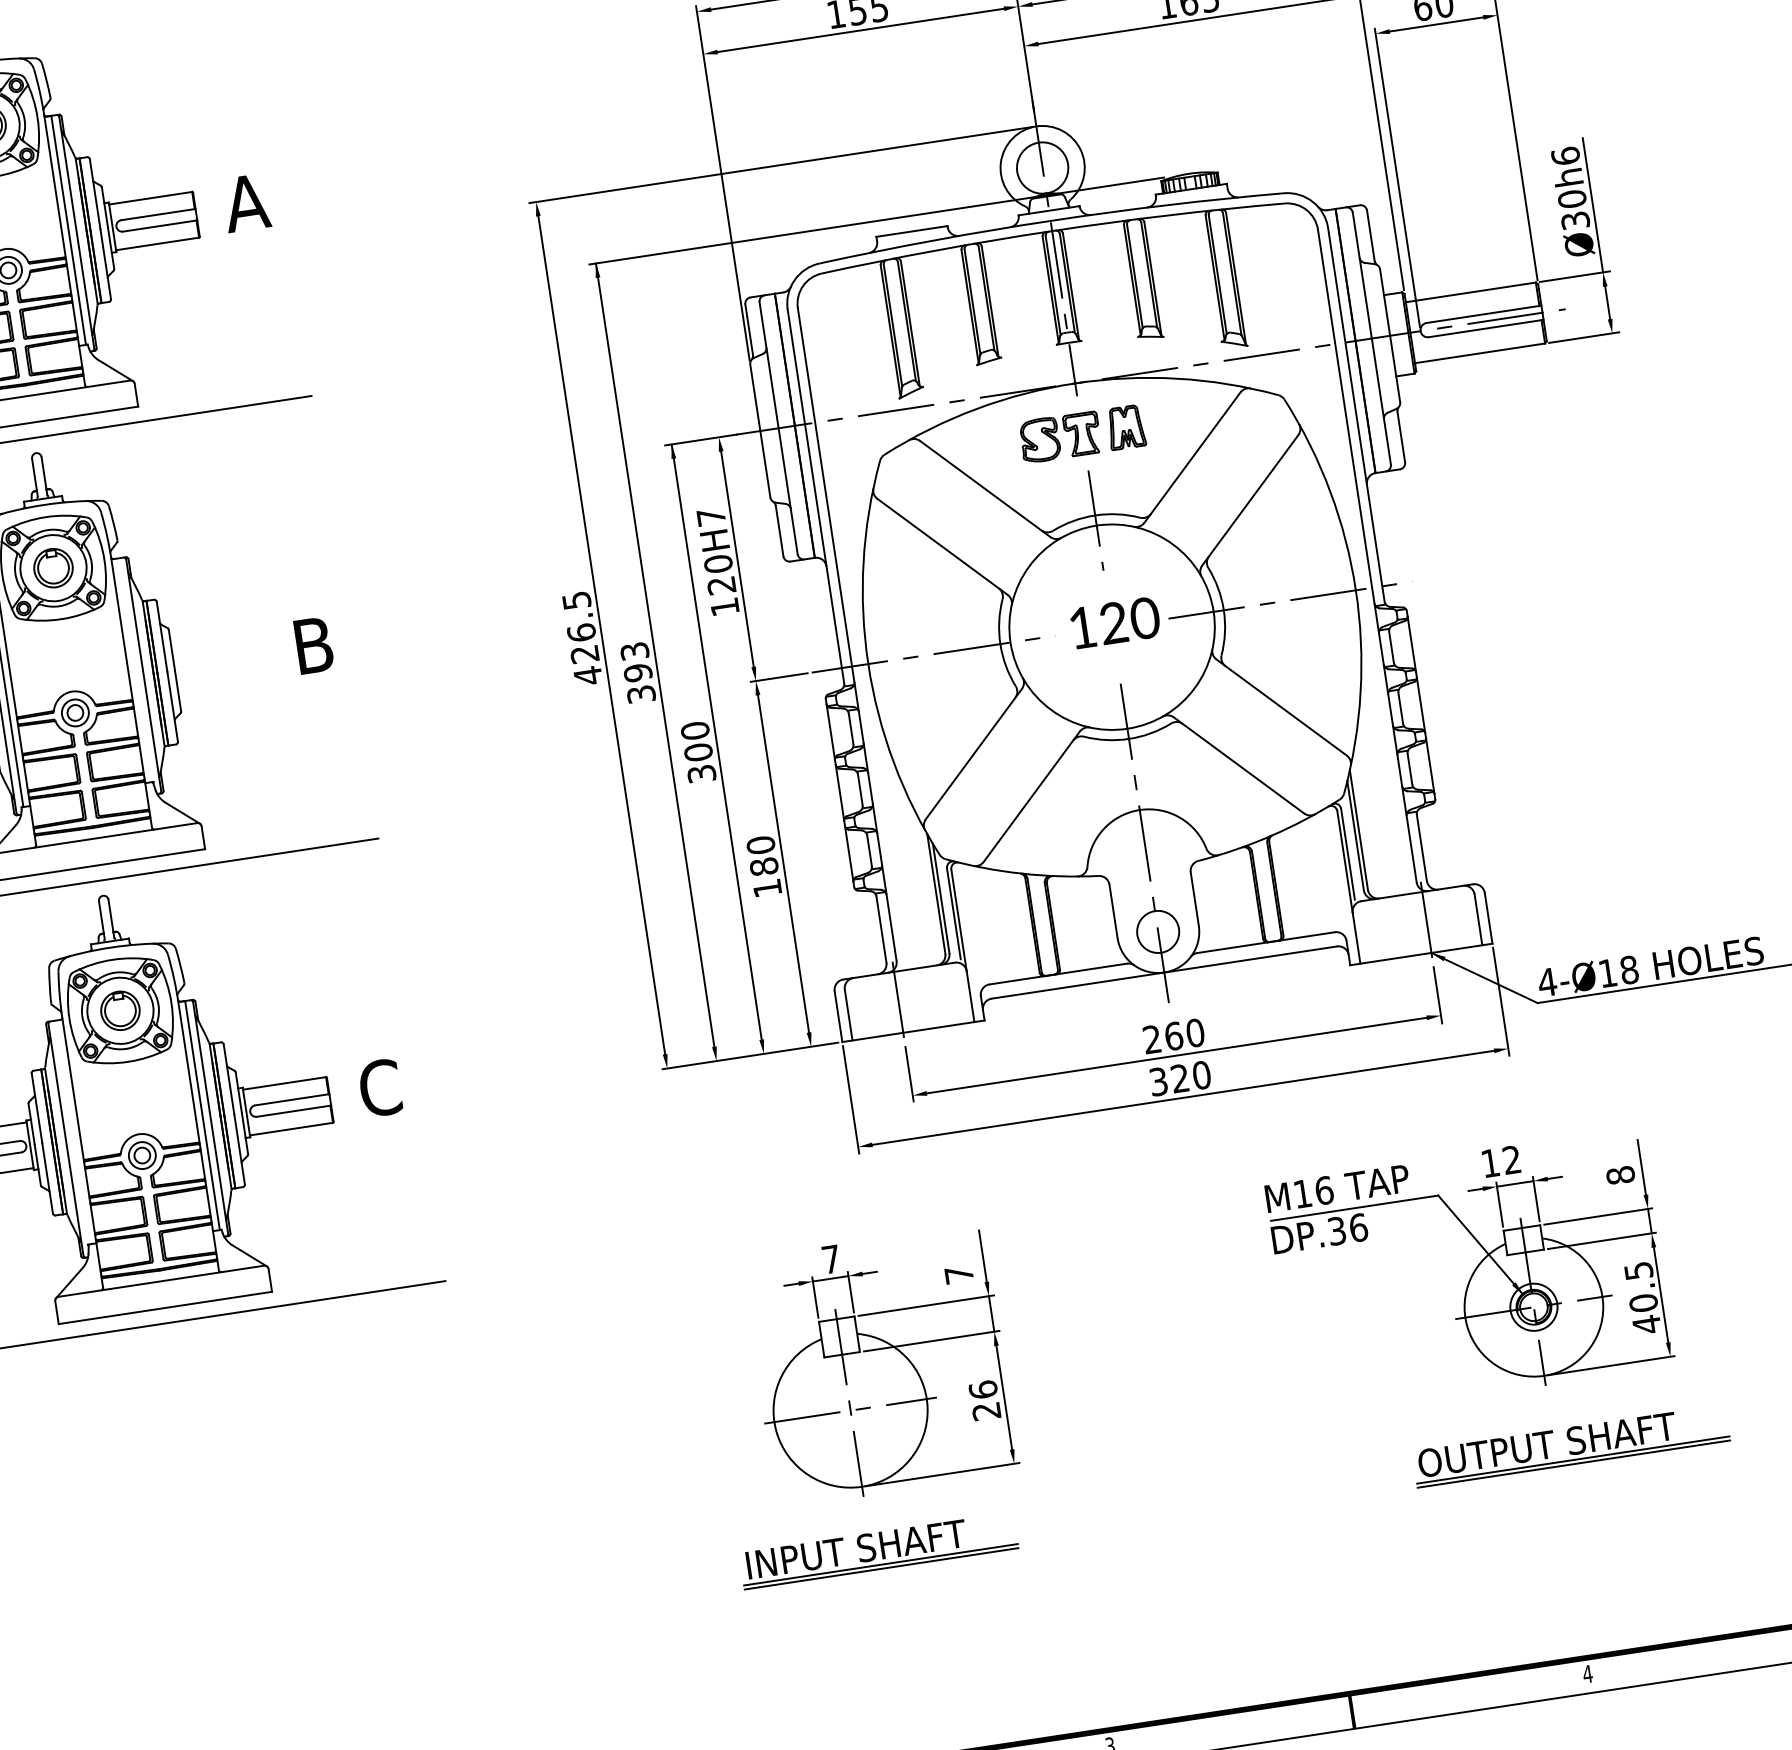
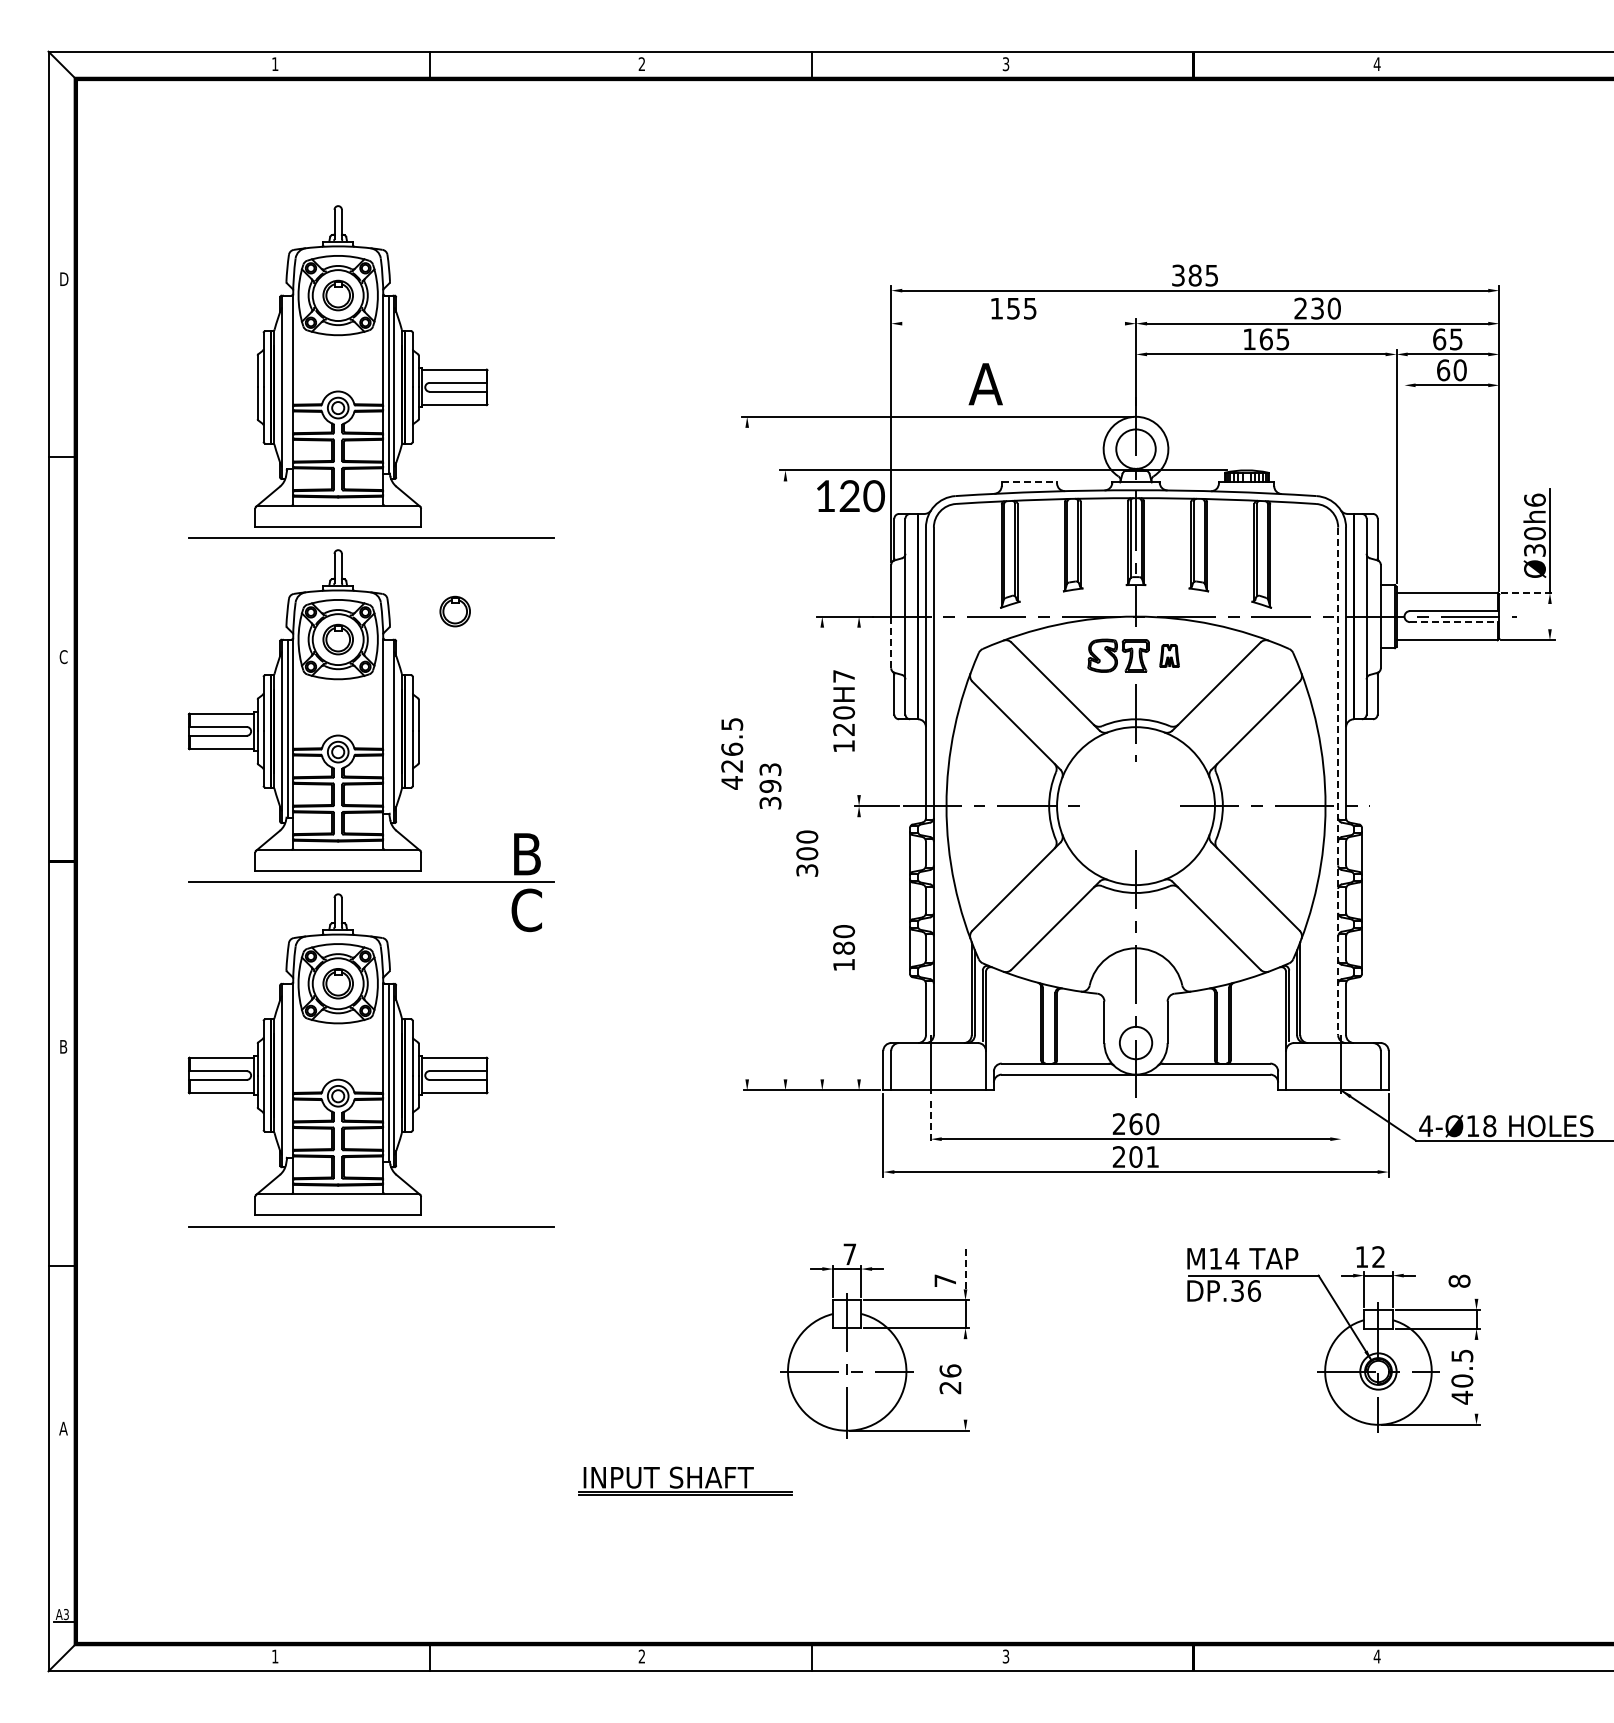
line: (860, 30) -> (1013, 323), removed
line: (1397, 177) -> (1404, 497), removed
text: (246, 203) -> (985, 384), moved
line: (912, 231) -> (1029, 482), solid -> dashed
line: (1575, 276) -> (1528, 592), solid -> dashed
line: (1607, 302) -> (1549, 616), removed
line: (1486, 329) -> (1454, 622), solid -> dashed
part: (1125, 426) -> (1169, 655), size x0.7
line: (765, 464) -> (891, 642), solid -> dashed
part: (197, 509) -> (454, 611), added
line: (1367, 556) -> (1338, 781), solid -> dashed
line: (738, 559) -> (859, 711), removed
text: (1114, 623) -> (850, 496), moved
line: (602, 635) -> (747, 753), removed
text: (314, 645) -> (527, 854), moved
line: (655, 654) -> (785, 774), removed
line: (716, 741) -> (822, 847), removed
line: (784, 864) -> (859, 948), removed
line: (1438, 995) -> (1341, 1123), removed
line: (909, 1075) -> (930, 1123), solid -> dashed
text: (1179, 1077) -> (1135, 1156), 320 -> 201
text: (379, 1088) -> (526, 910), moved
line: (1641, 1167) -> (1476, 1277), removed
text: (1324, 1190) -> (1232, 1258), M16 -> M14
line: (982, 1256) -> (965, 1269), solid -> dashed
line: (1661, 1294) -> (1476, 1376), removed
line: (1004, 1397) -> (965, 1379), removed
part: (1570, 1445) -> (1390, 1480), removed
part: (878, 1549) -> (685, 1480), moved

